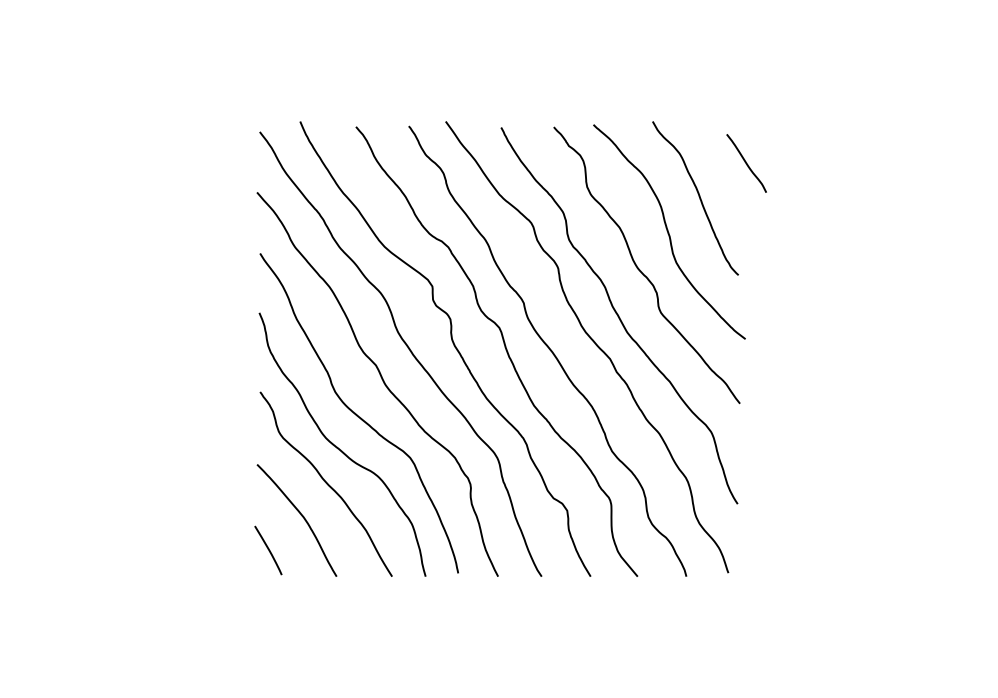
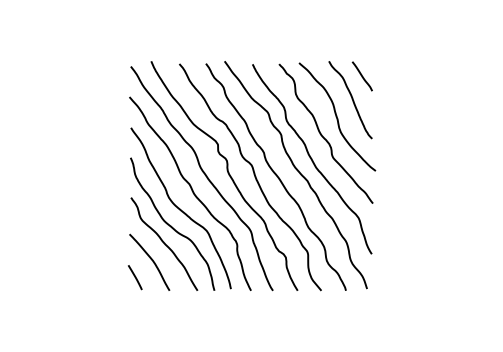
line: (744, 163) -> (361, 76), moved

